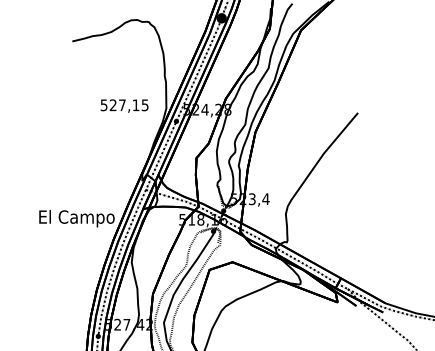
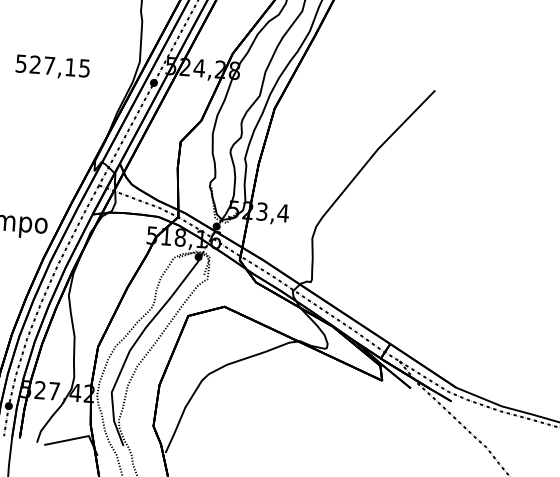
text: (124, 105) -> (52, 66), moved

